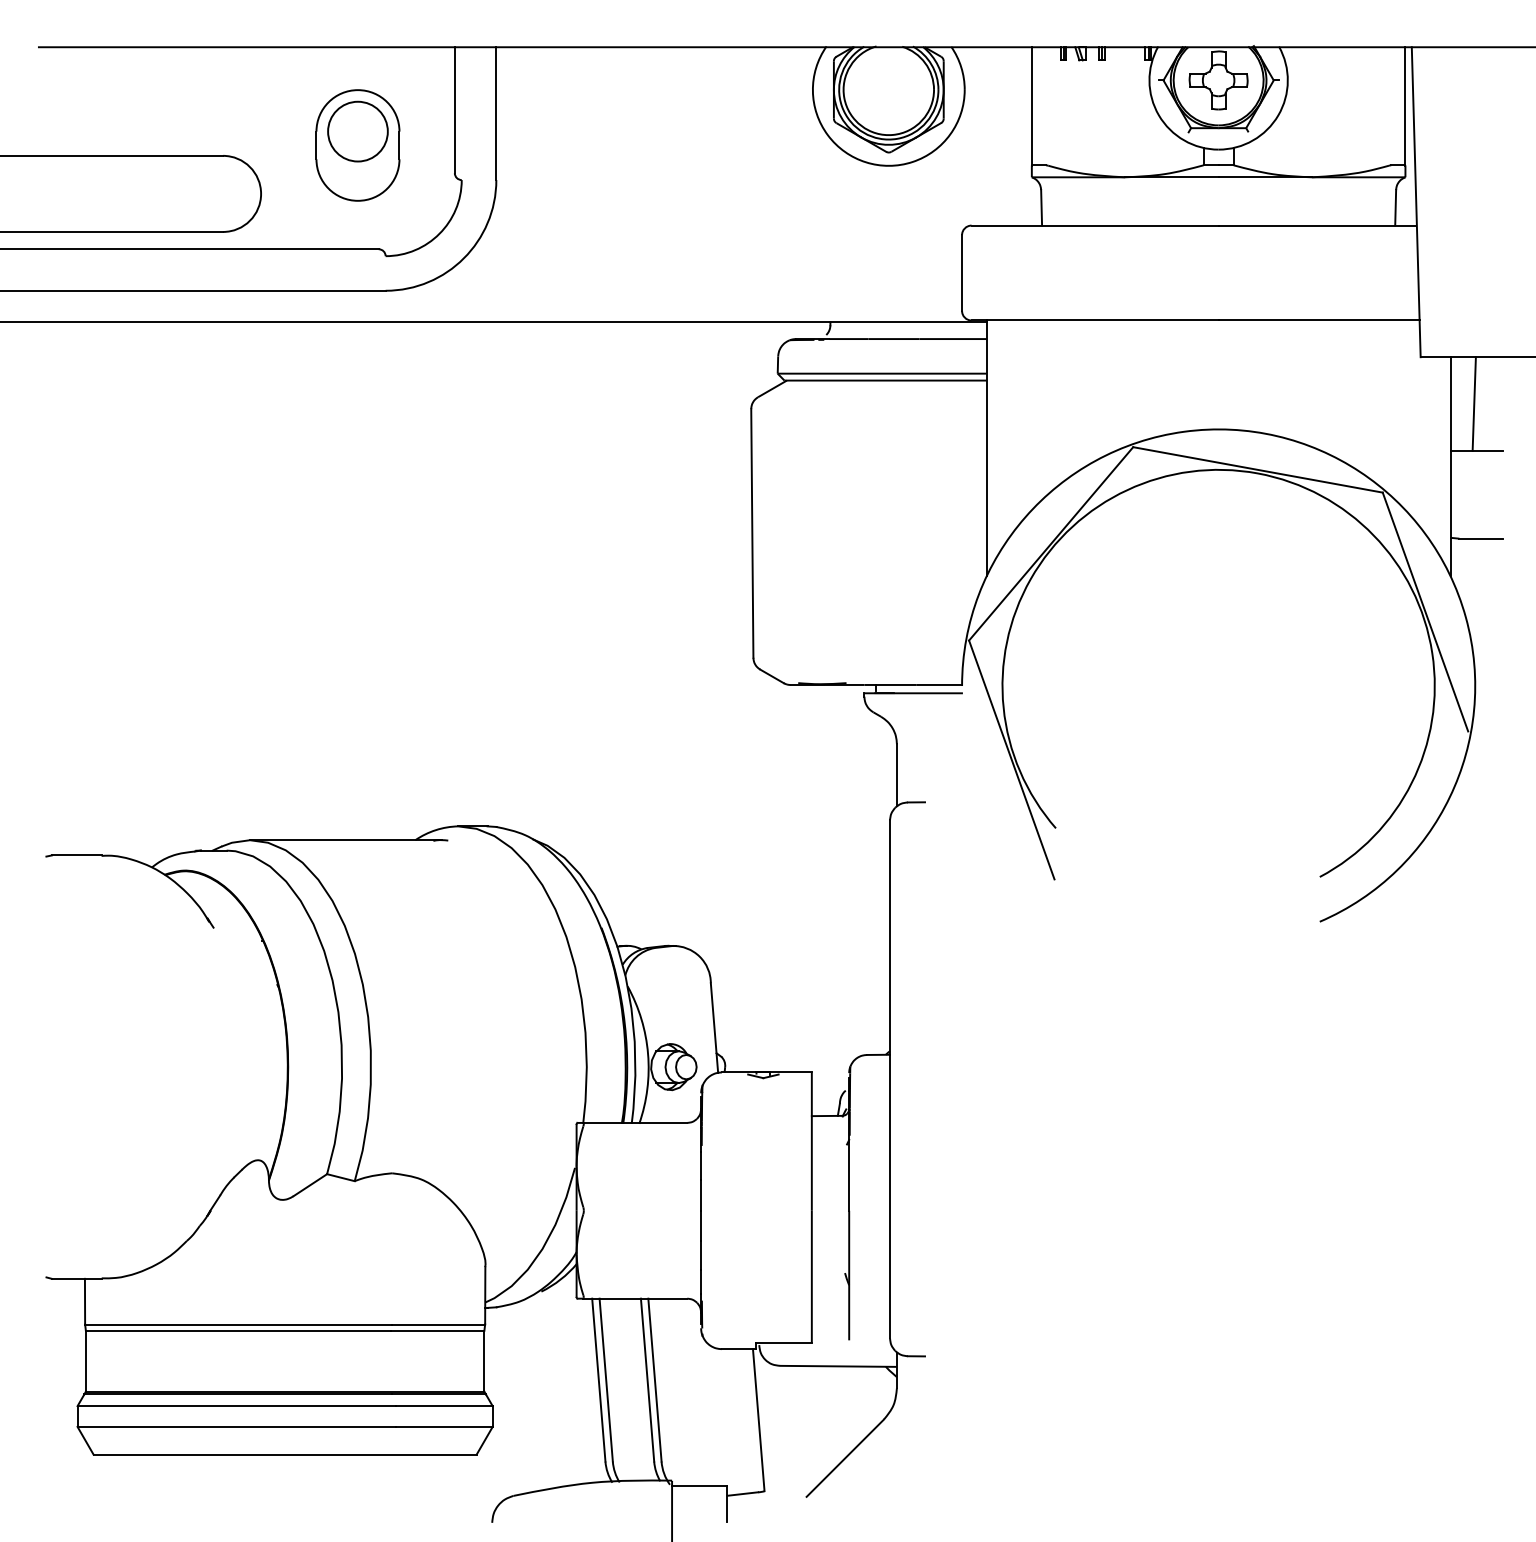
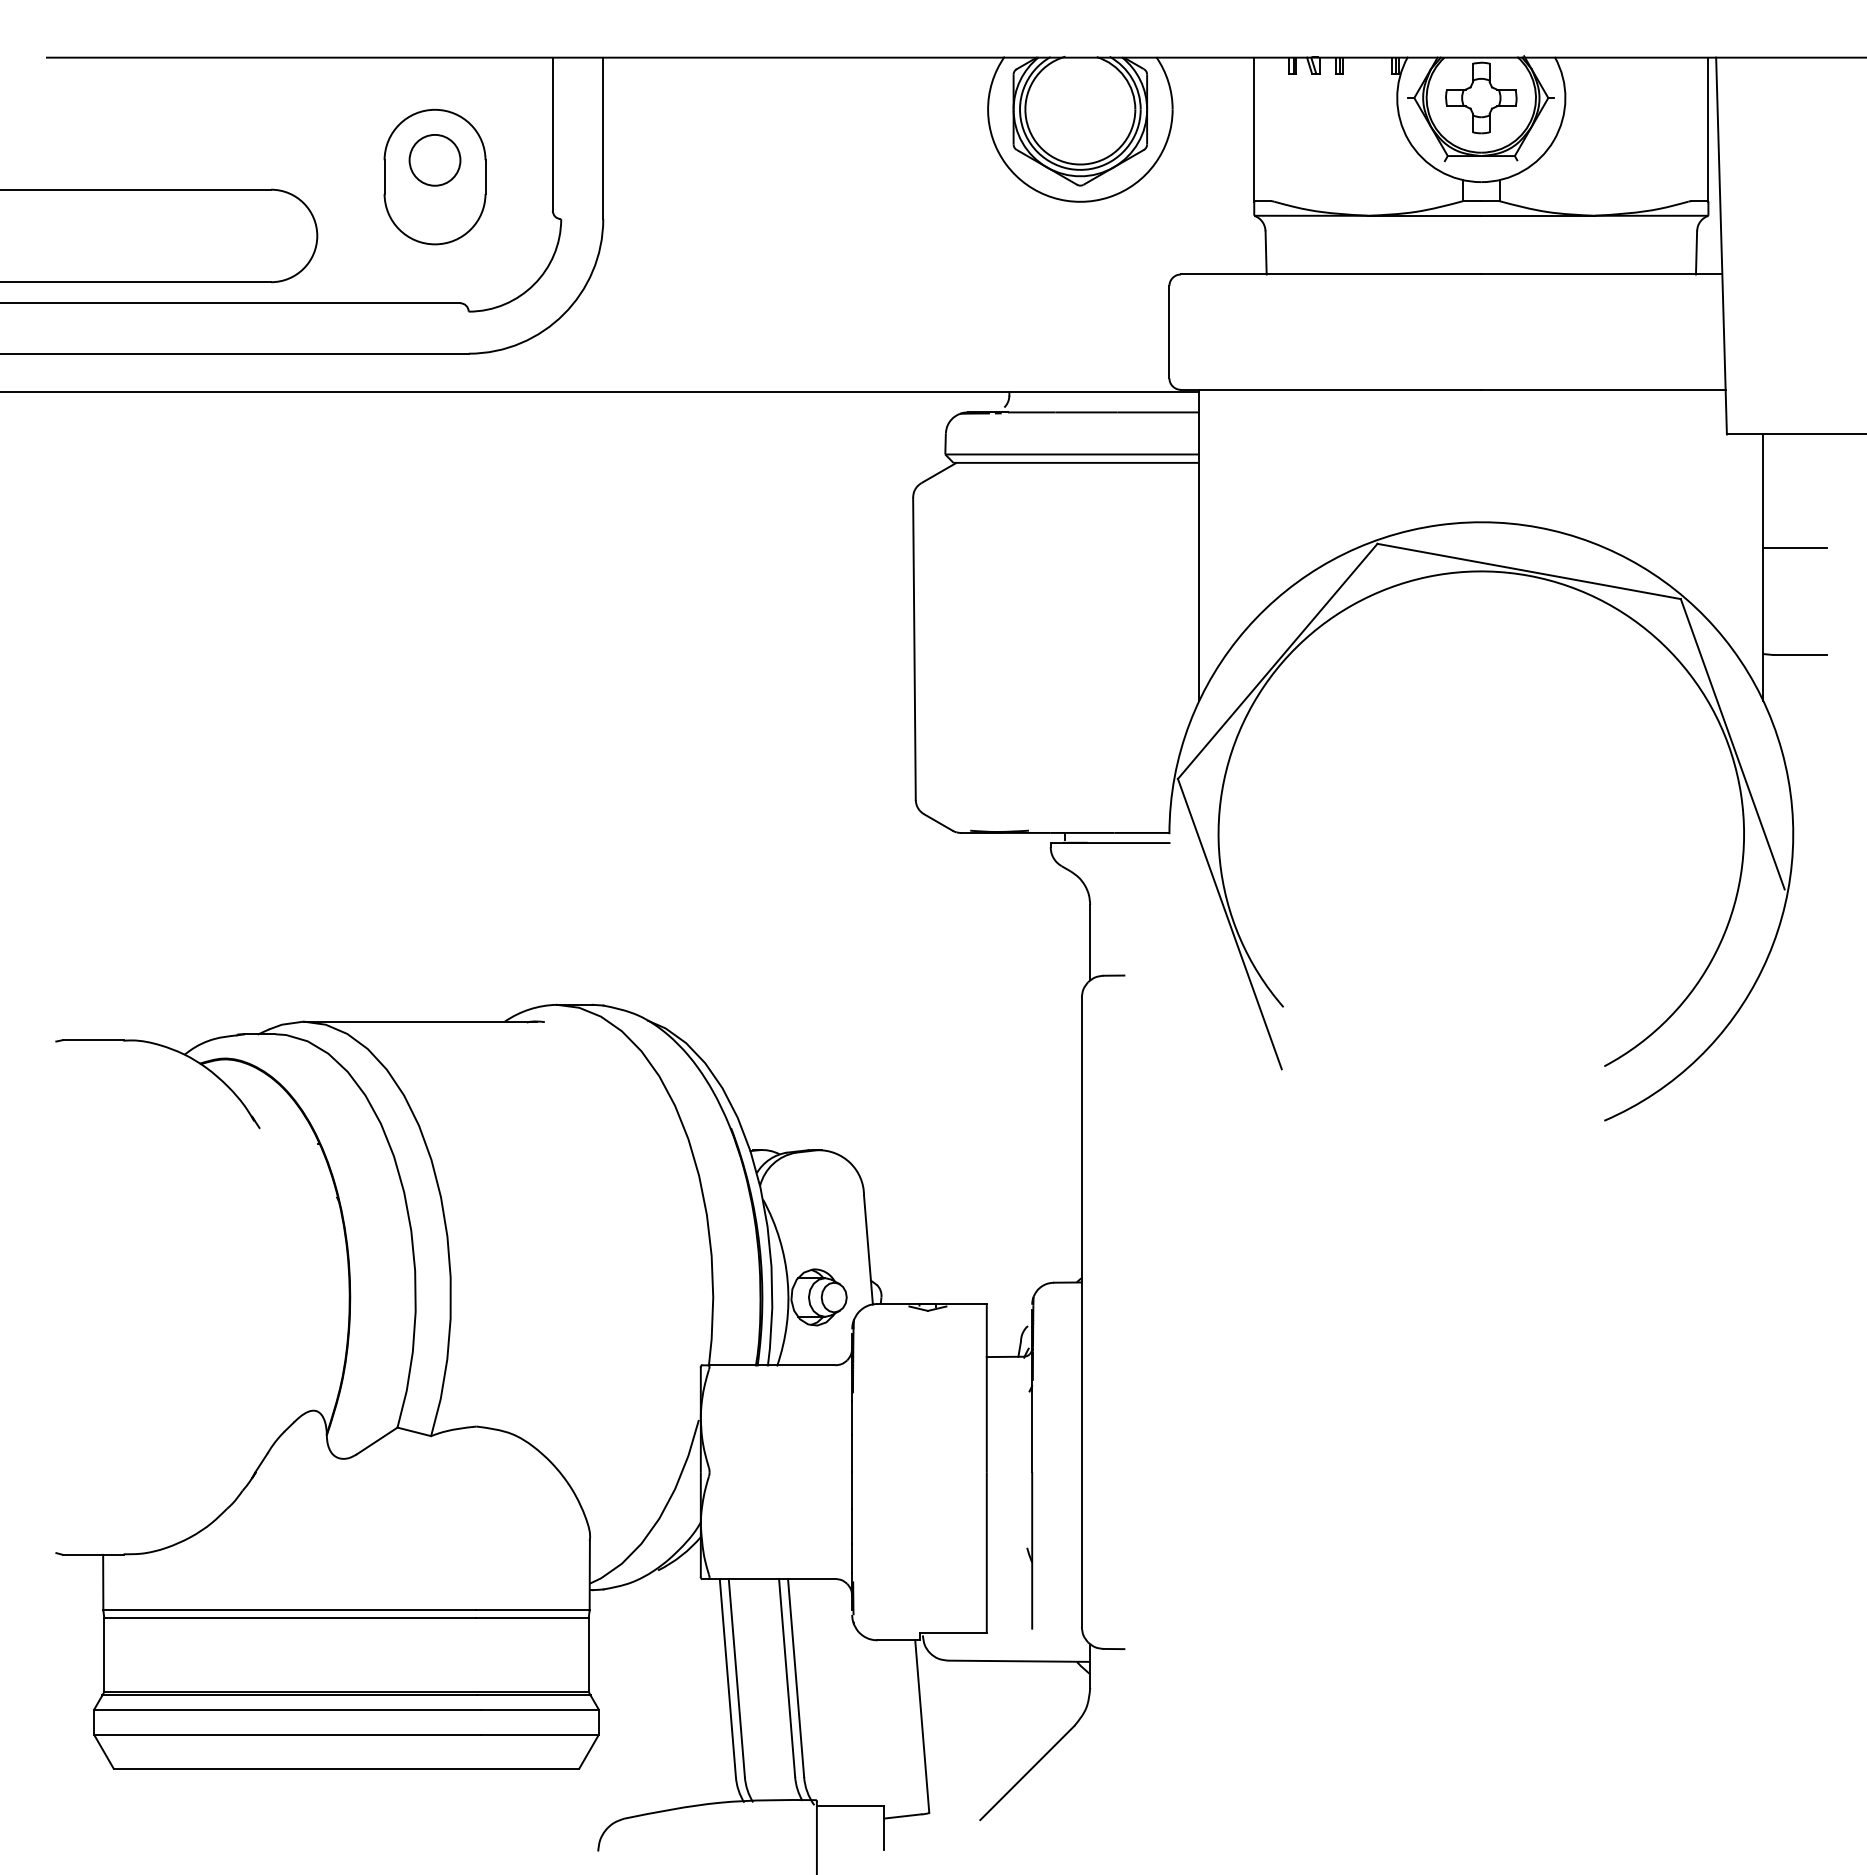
circle: (357, 131) -> (434, 160), size x0.7
line: (1474, 404) -> (1792, 491), removed

